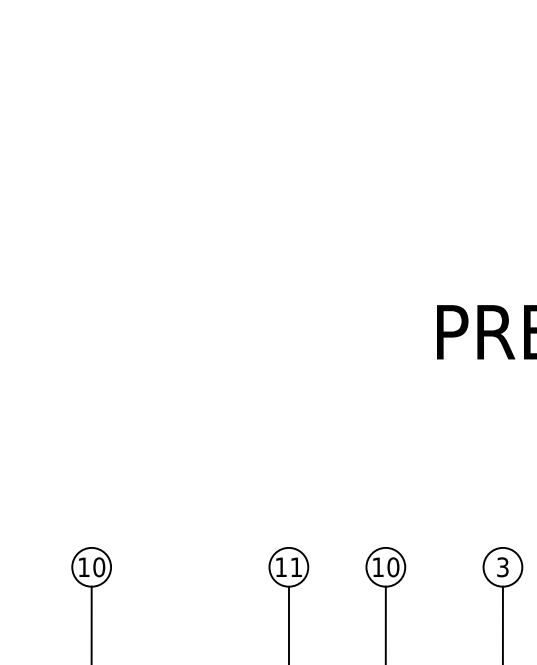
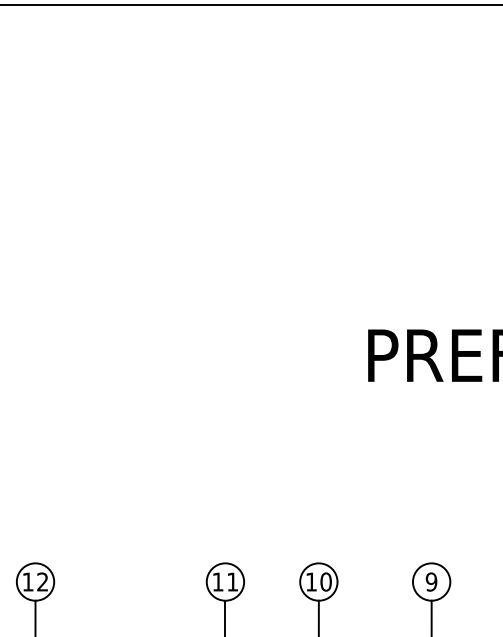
text: (99, 567) -> (43, 582), 10 -> 12
text: (502, 567) -> (431, 582), 3 -> 9

